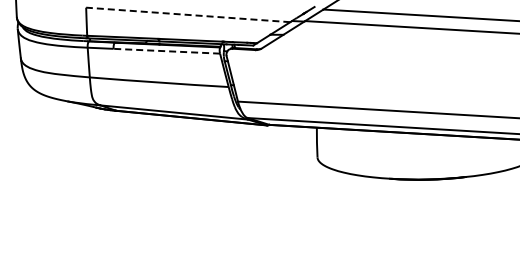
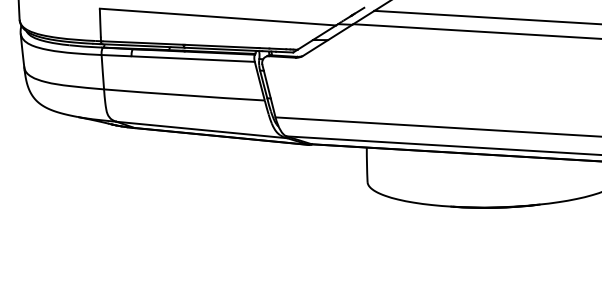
line: (187, 14) -> (217, 16), dashed -> solid
line: (166, 51) -> (192, 59), dashed -> solid

